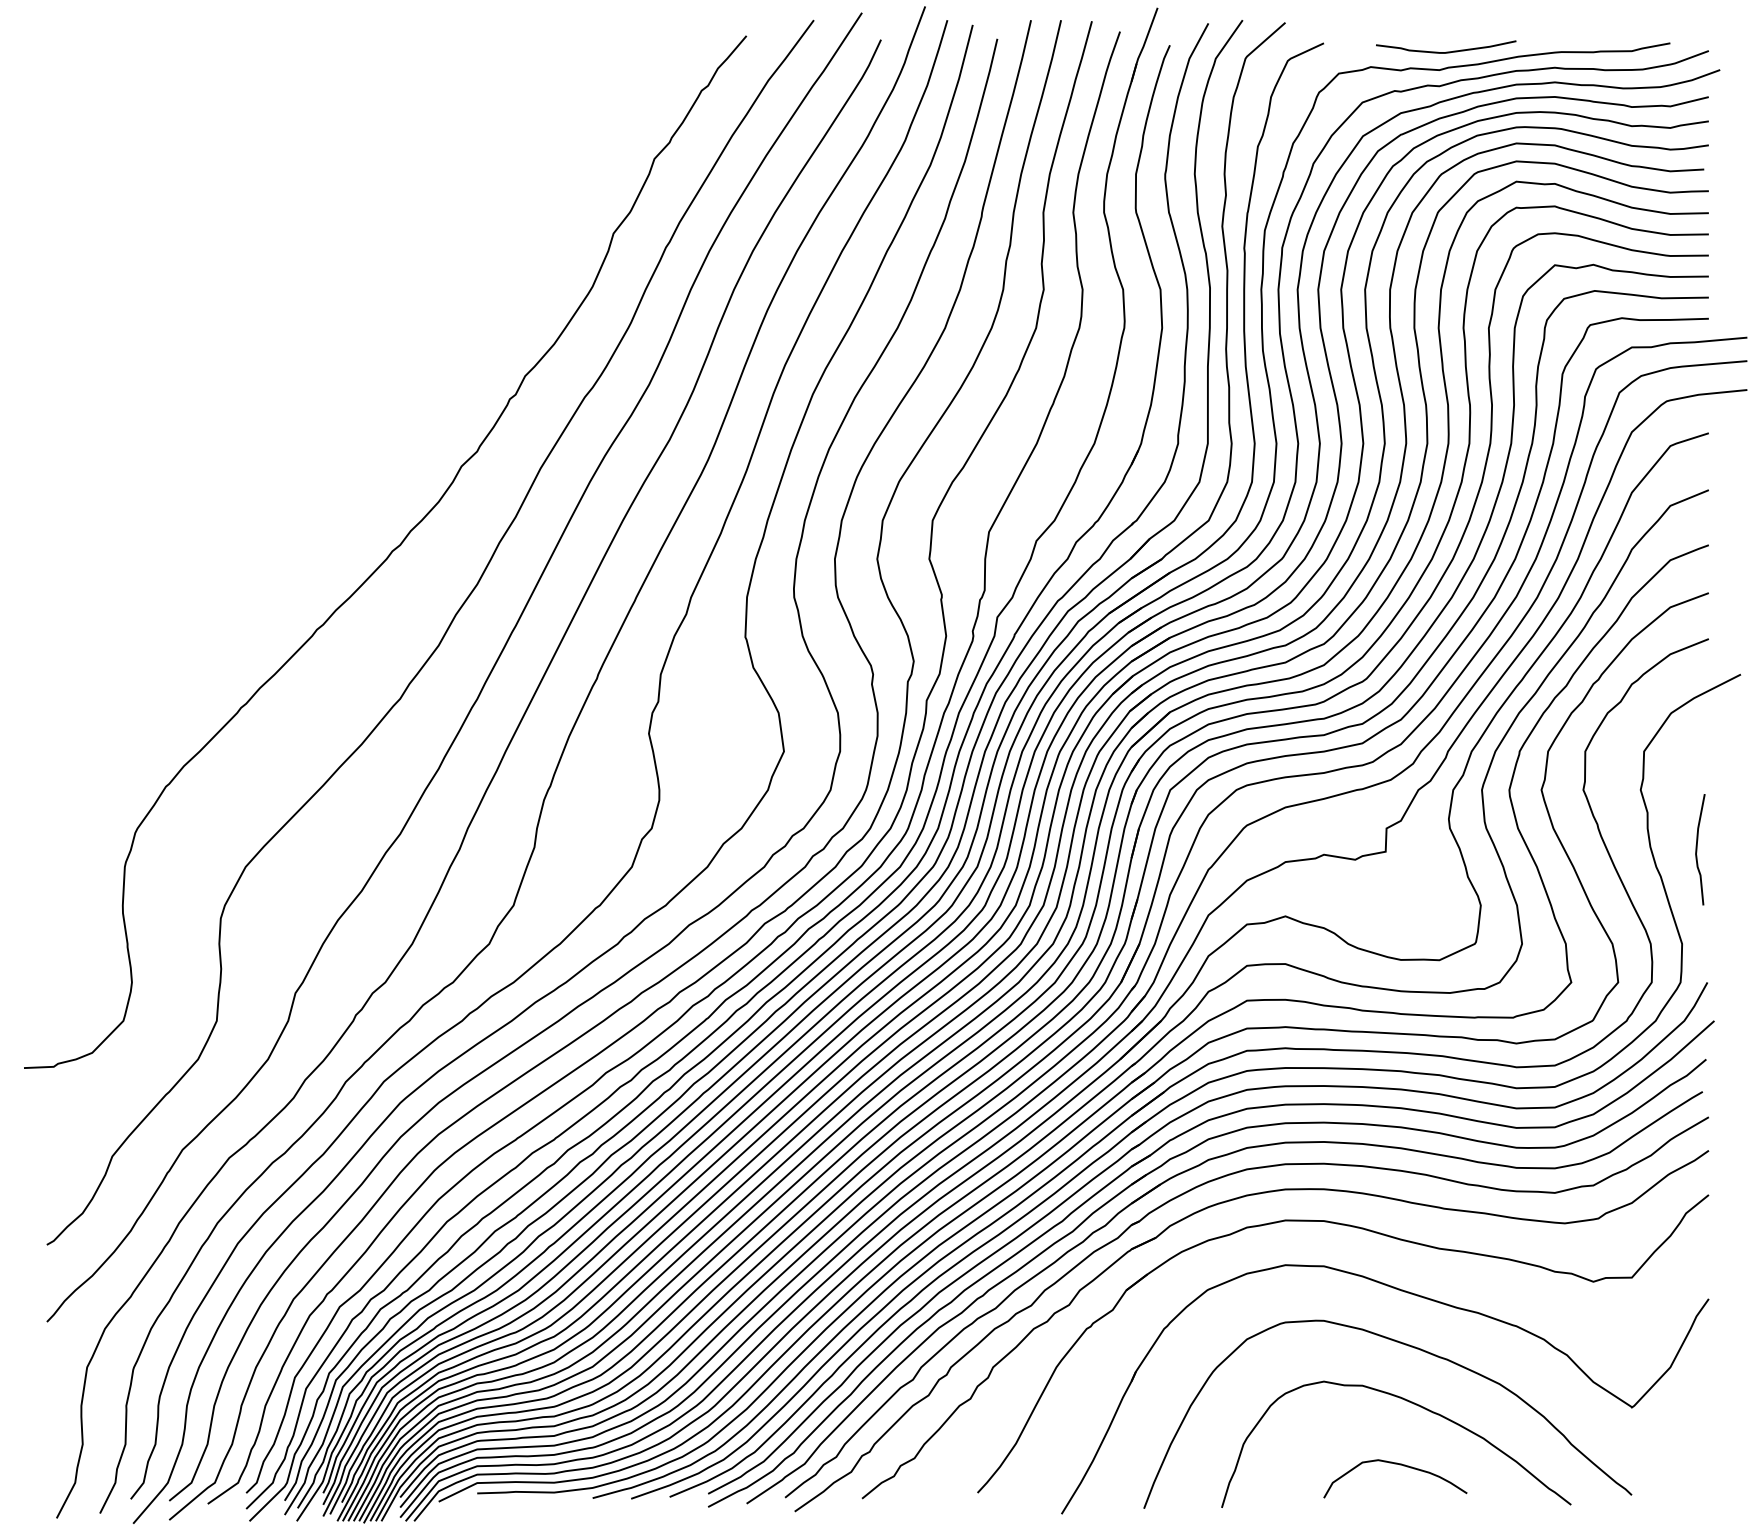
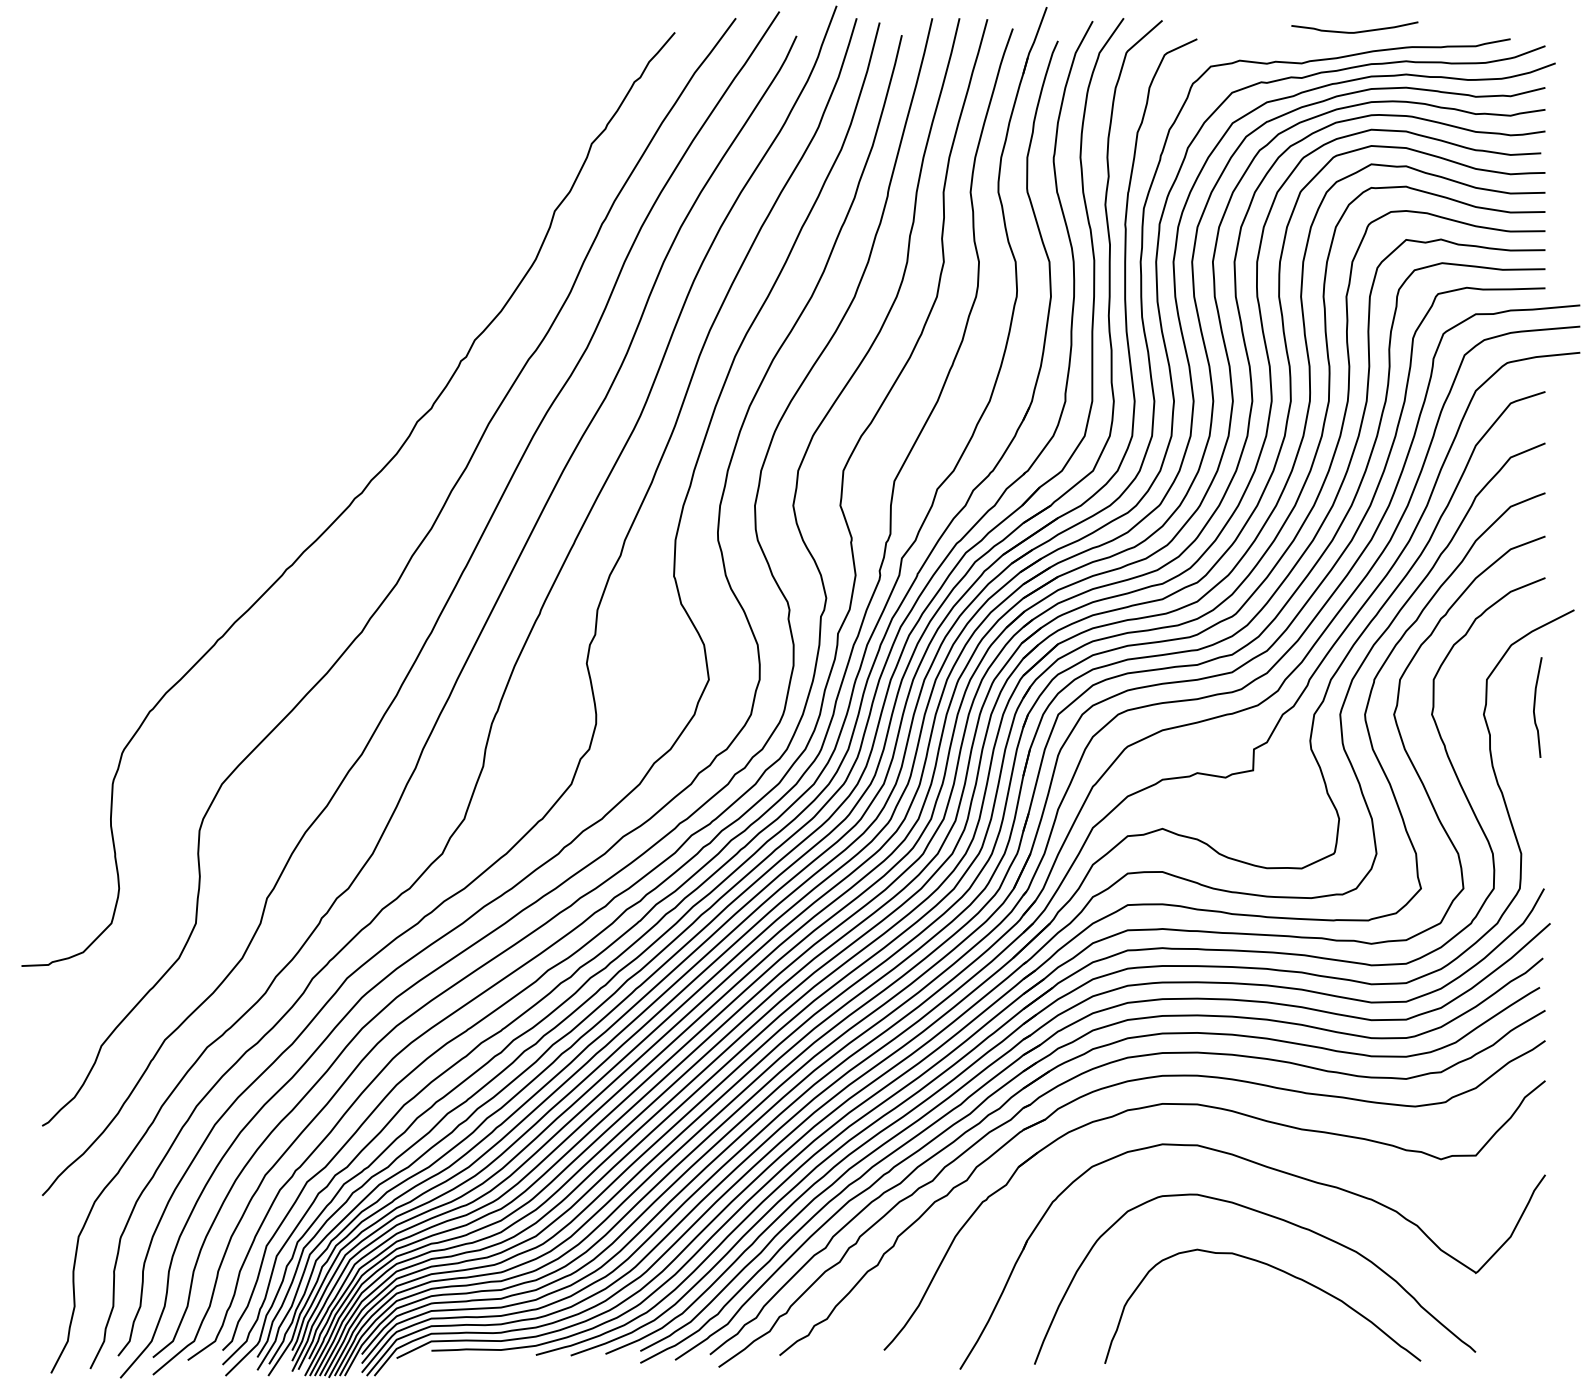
curve: (1445, 51) -> (1354, 31), moved
curve: (1697, 849) -> (1535, 707), moved
curve: (1399, 1465) -> (1265, 1325), removed

